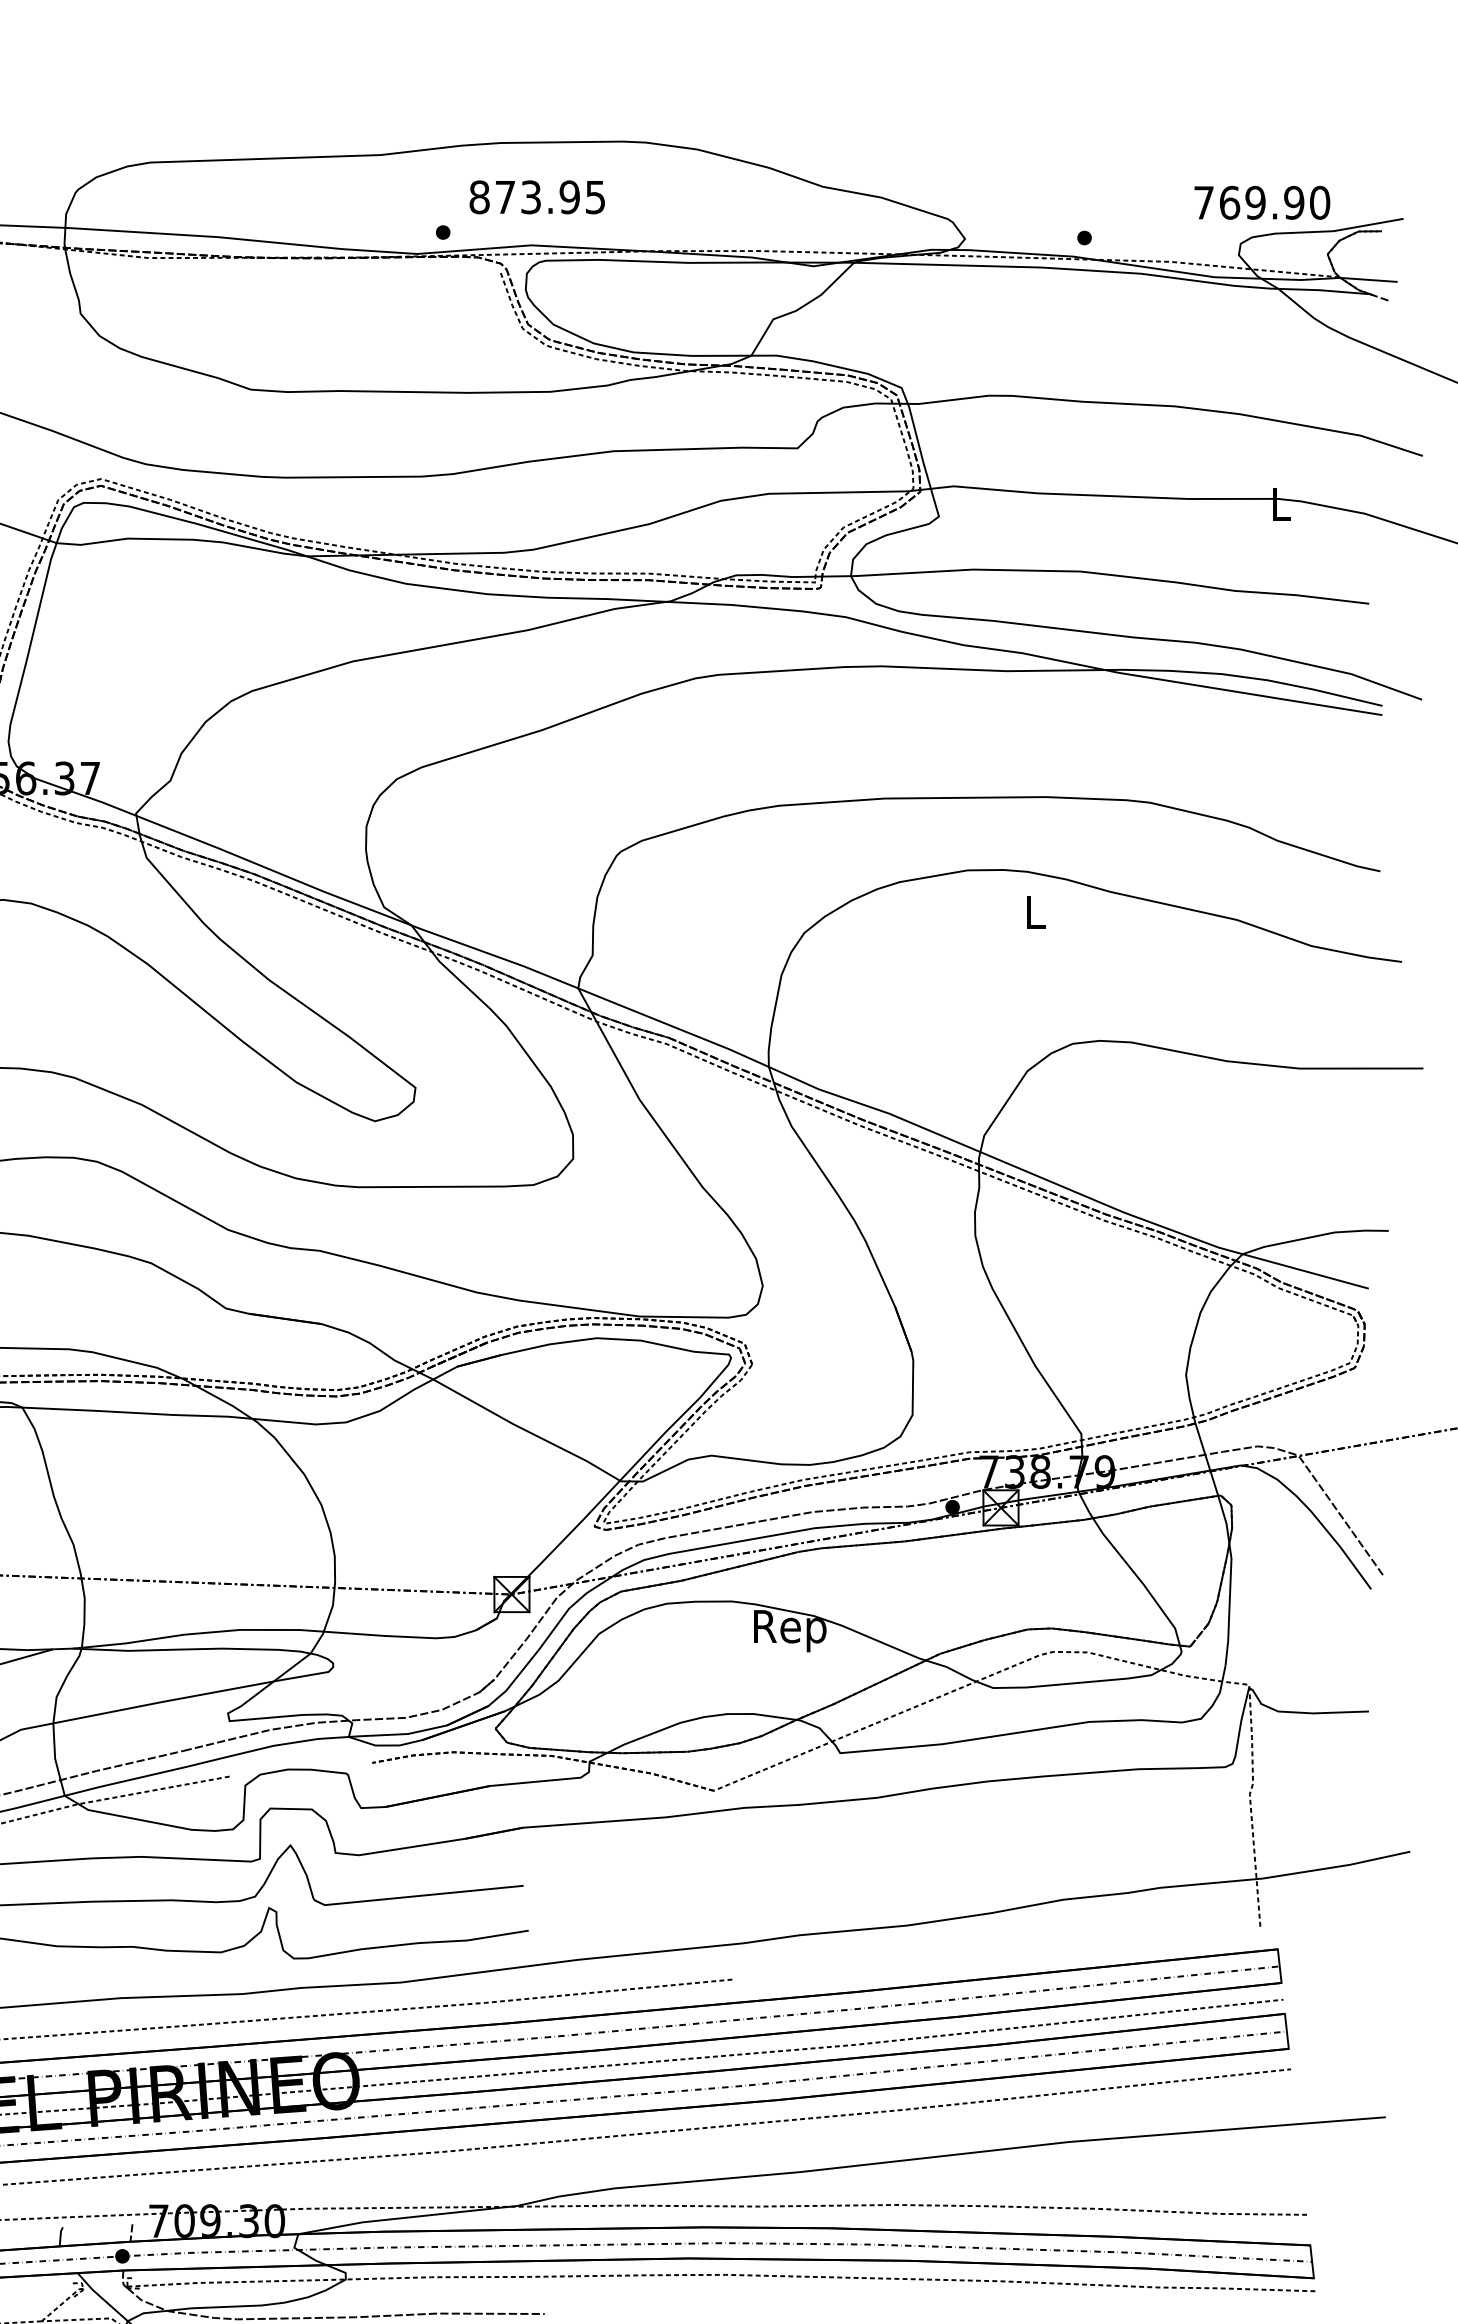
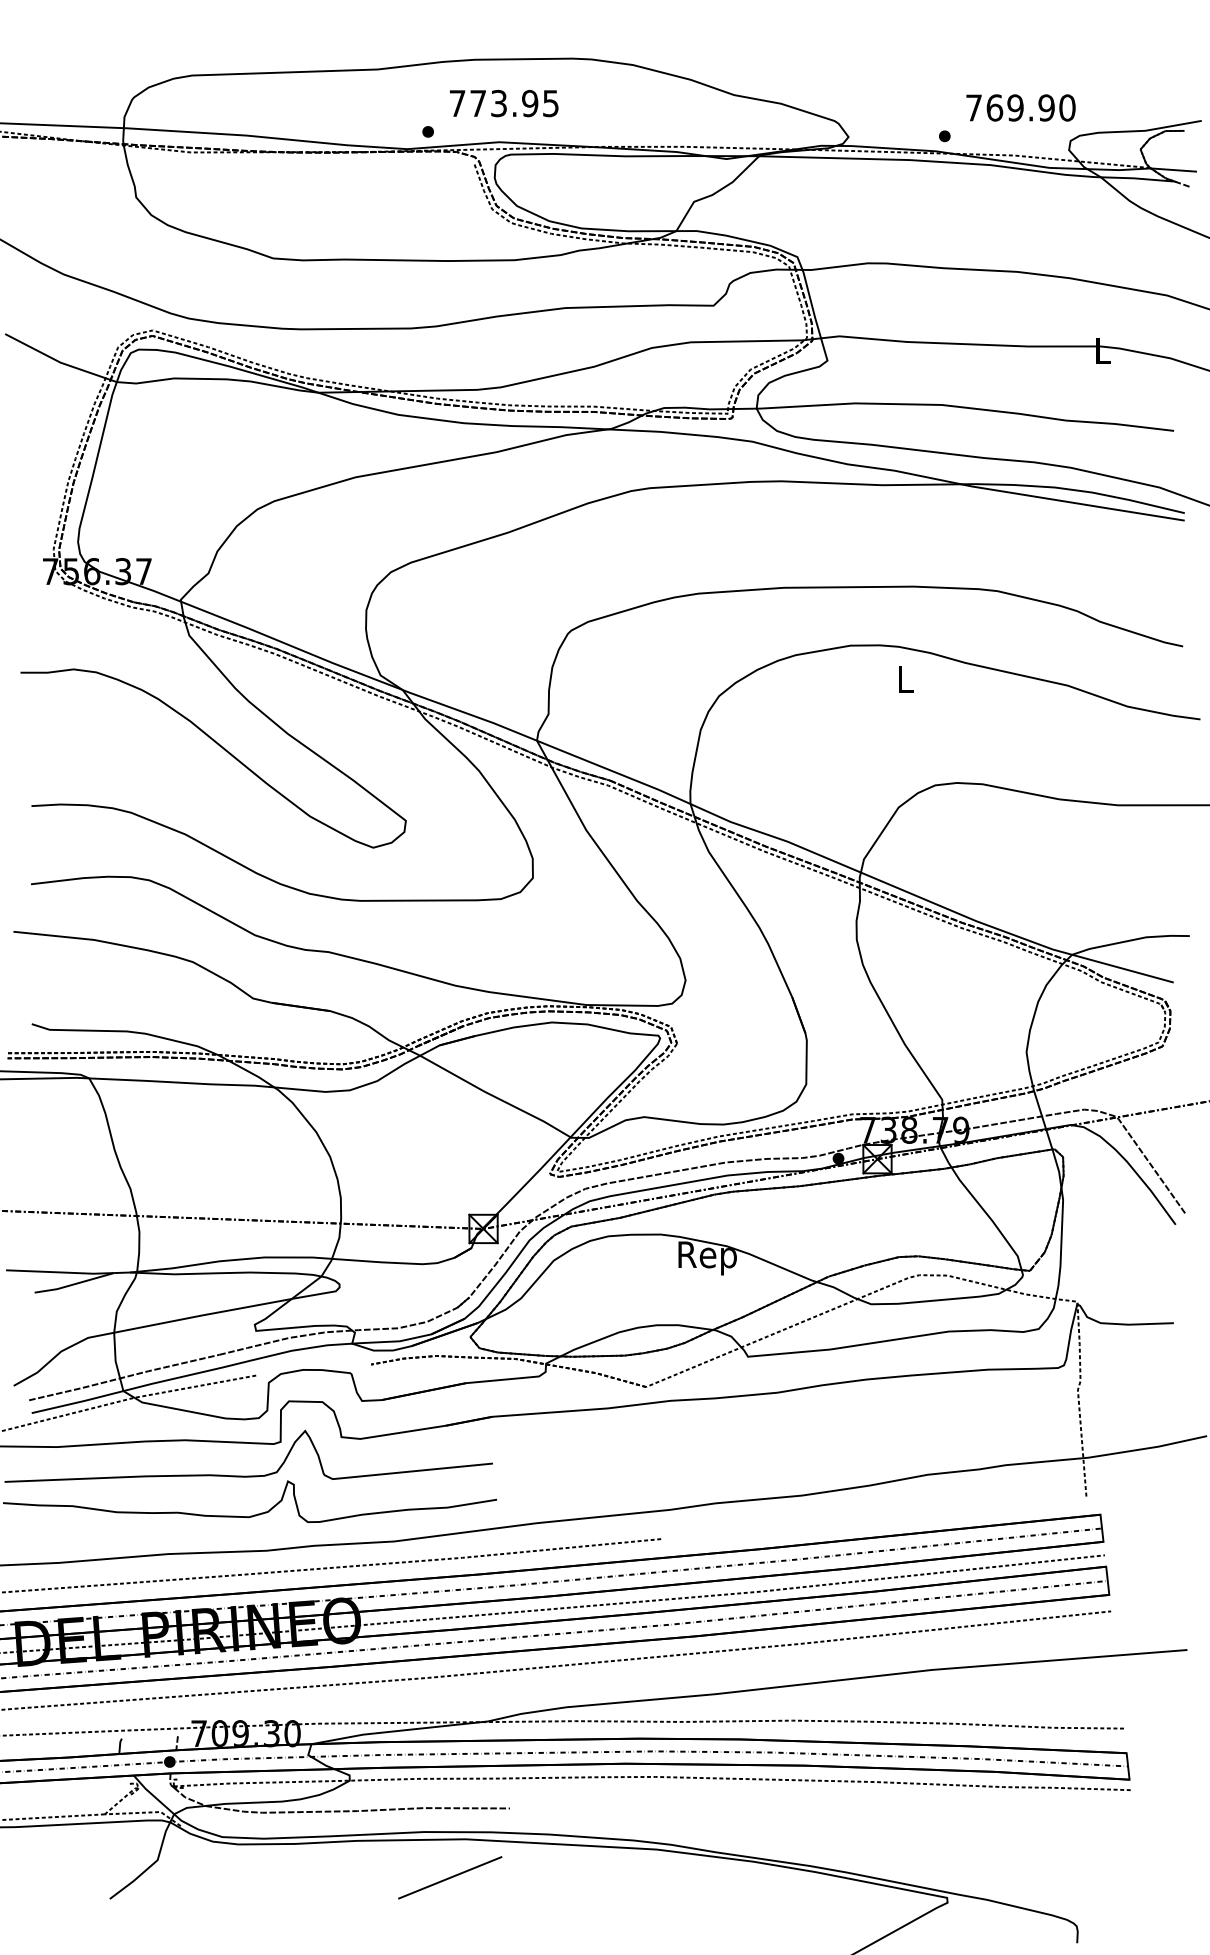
text: (479, 197) -> (457, 103), 873.95 -> 773.95
text: (1261, 202) -> (1020, 107), moved

